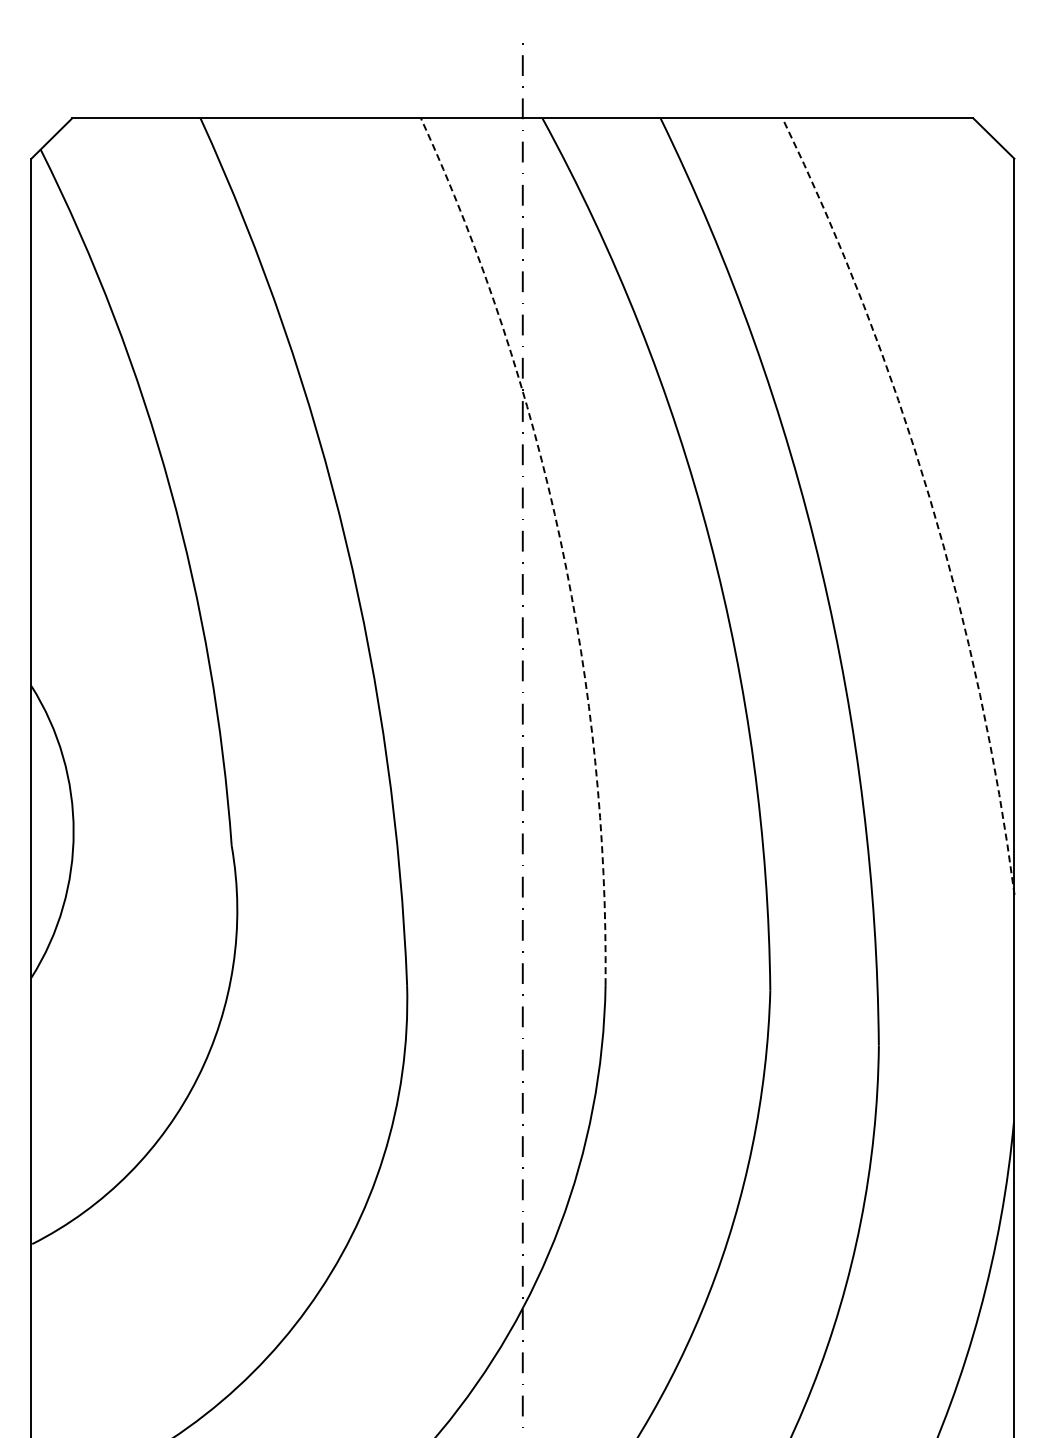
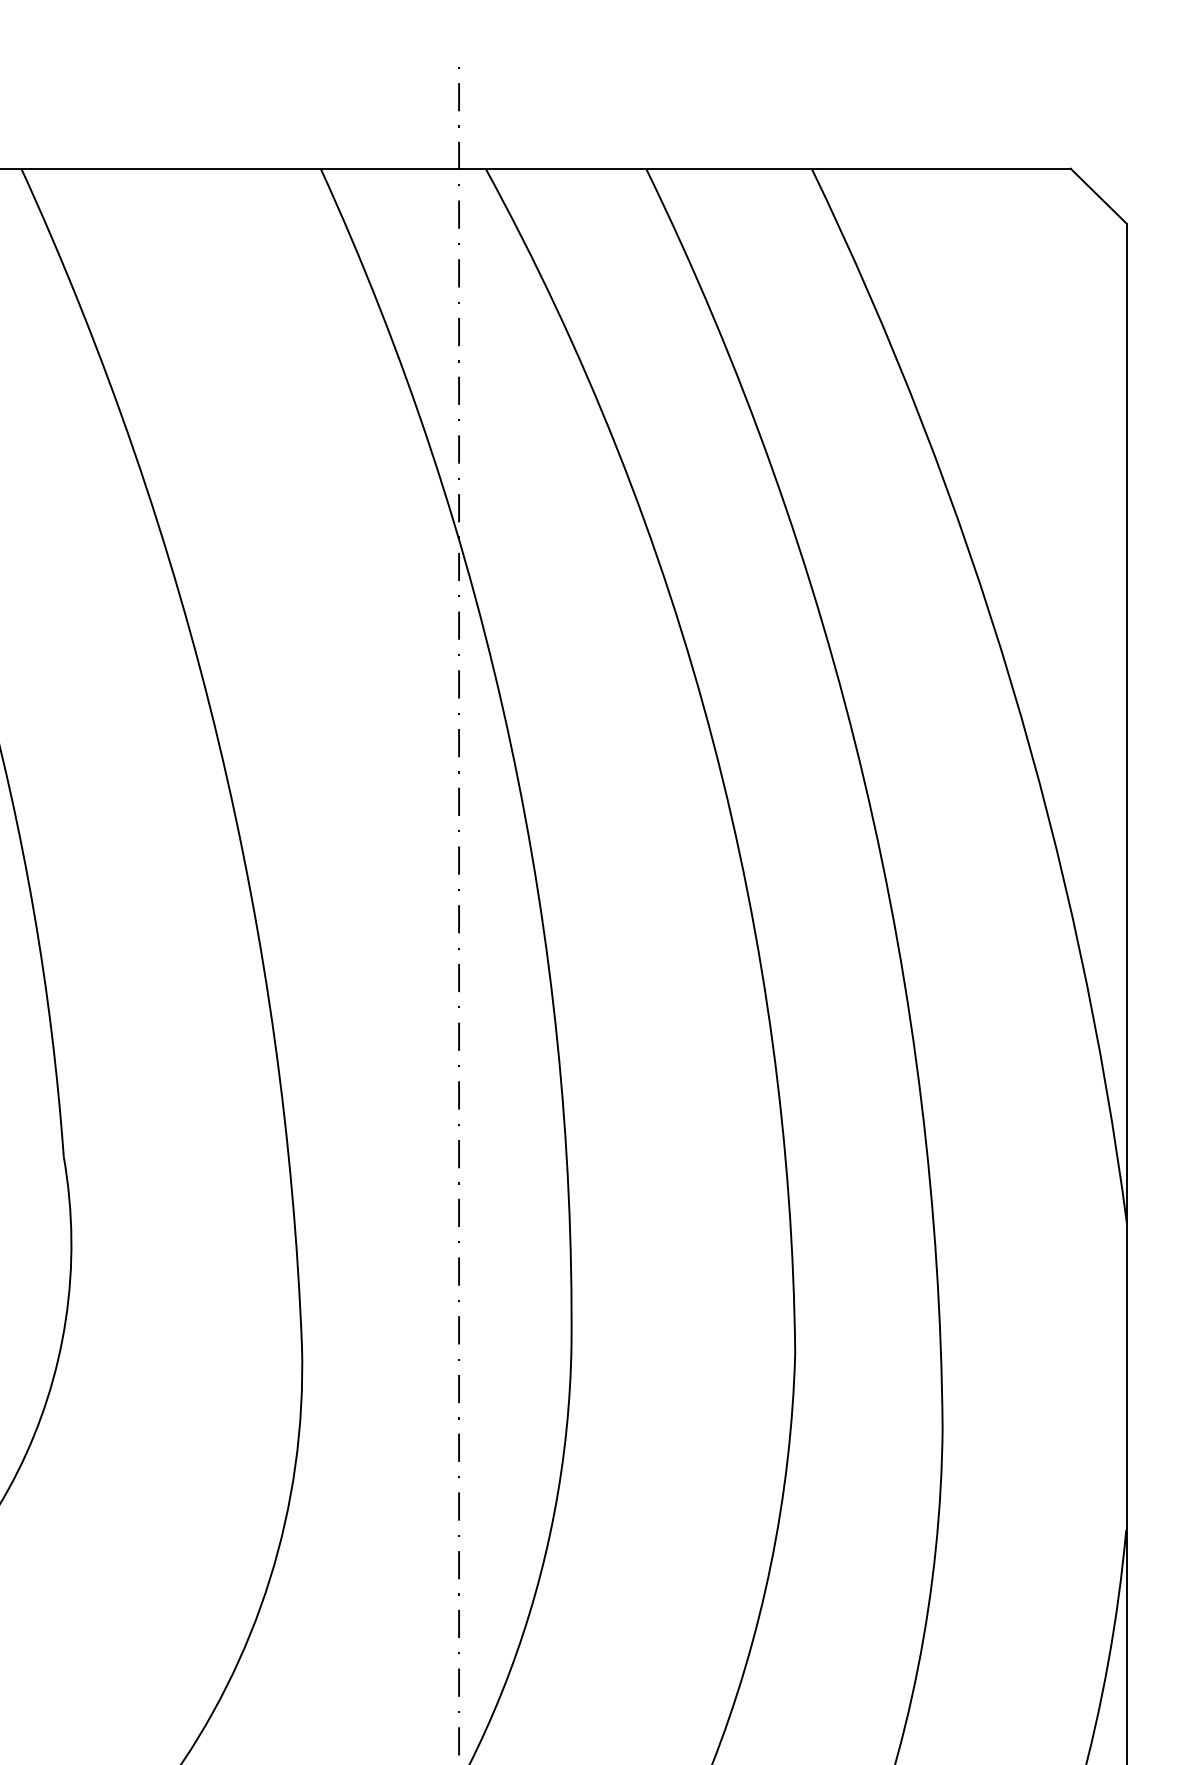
arc: (929, 497) -> (1011, 683), dashed -> solid
arc: (560, 541) -> (510, 743), dashed -> solid

